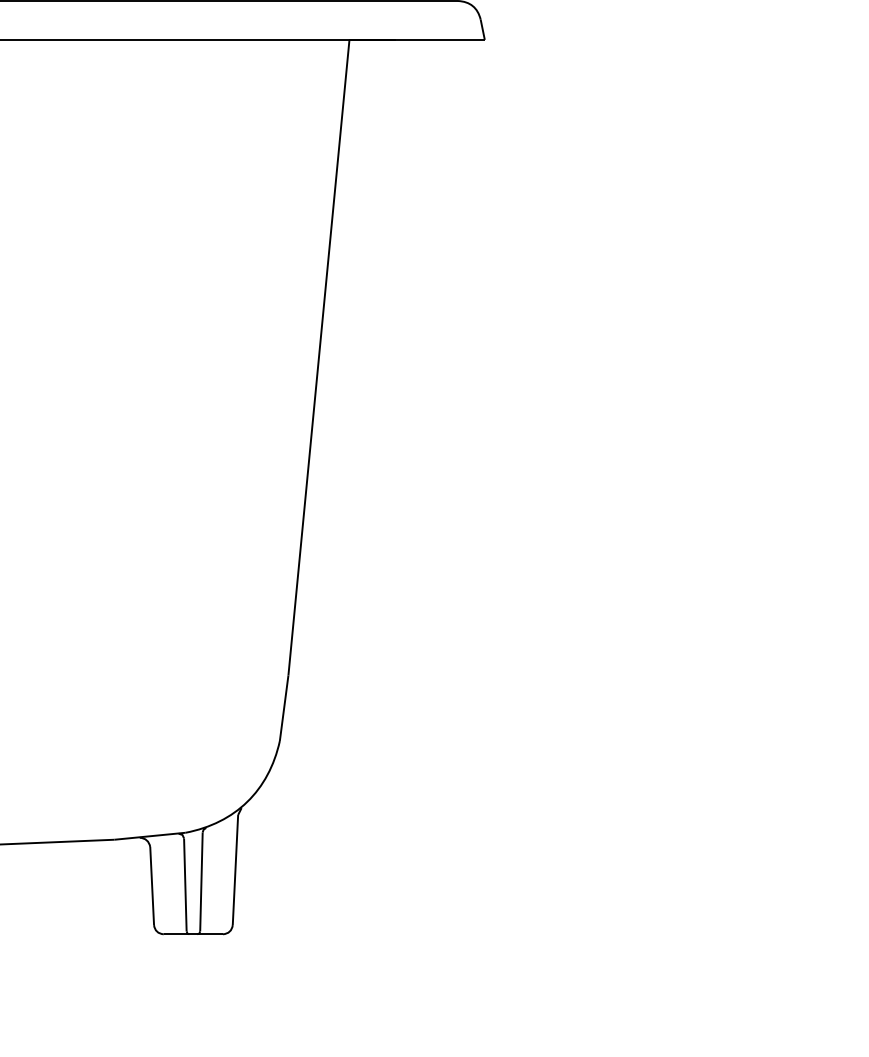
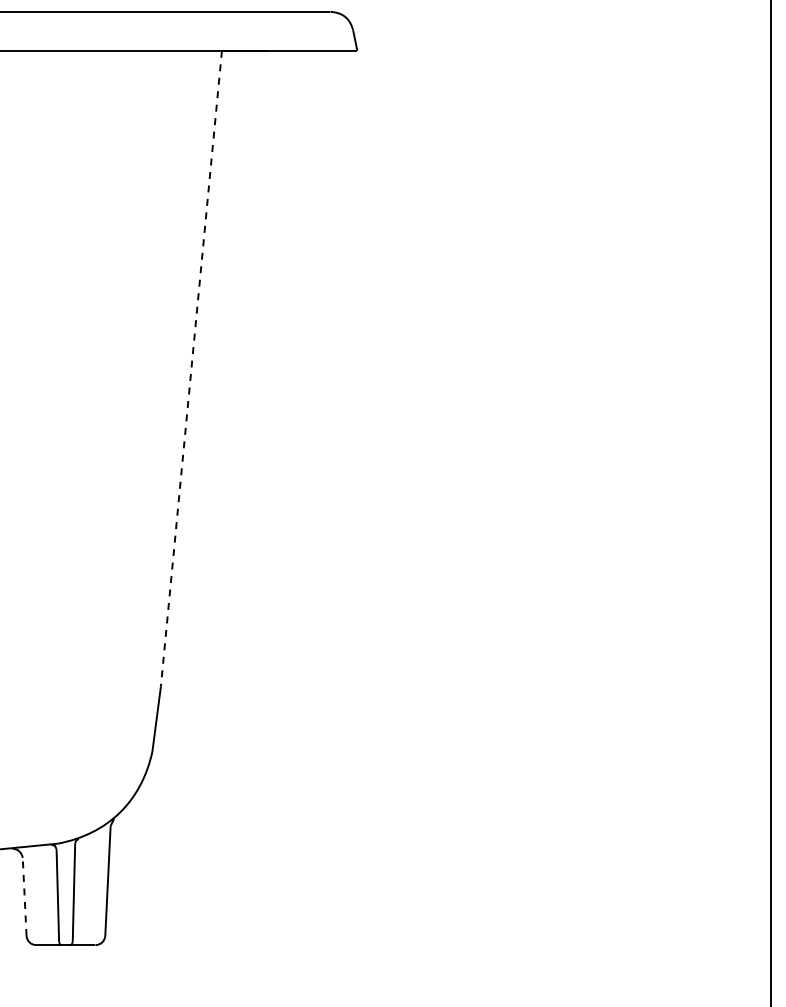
line: (318, 358) -> (191, 369), solid -> dashed
line: (152, 885) -> (25, 896), solid -> dashed

